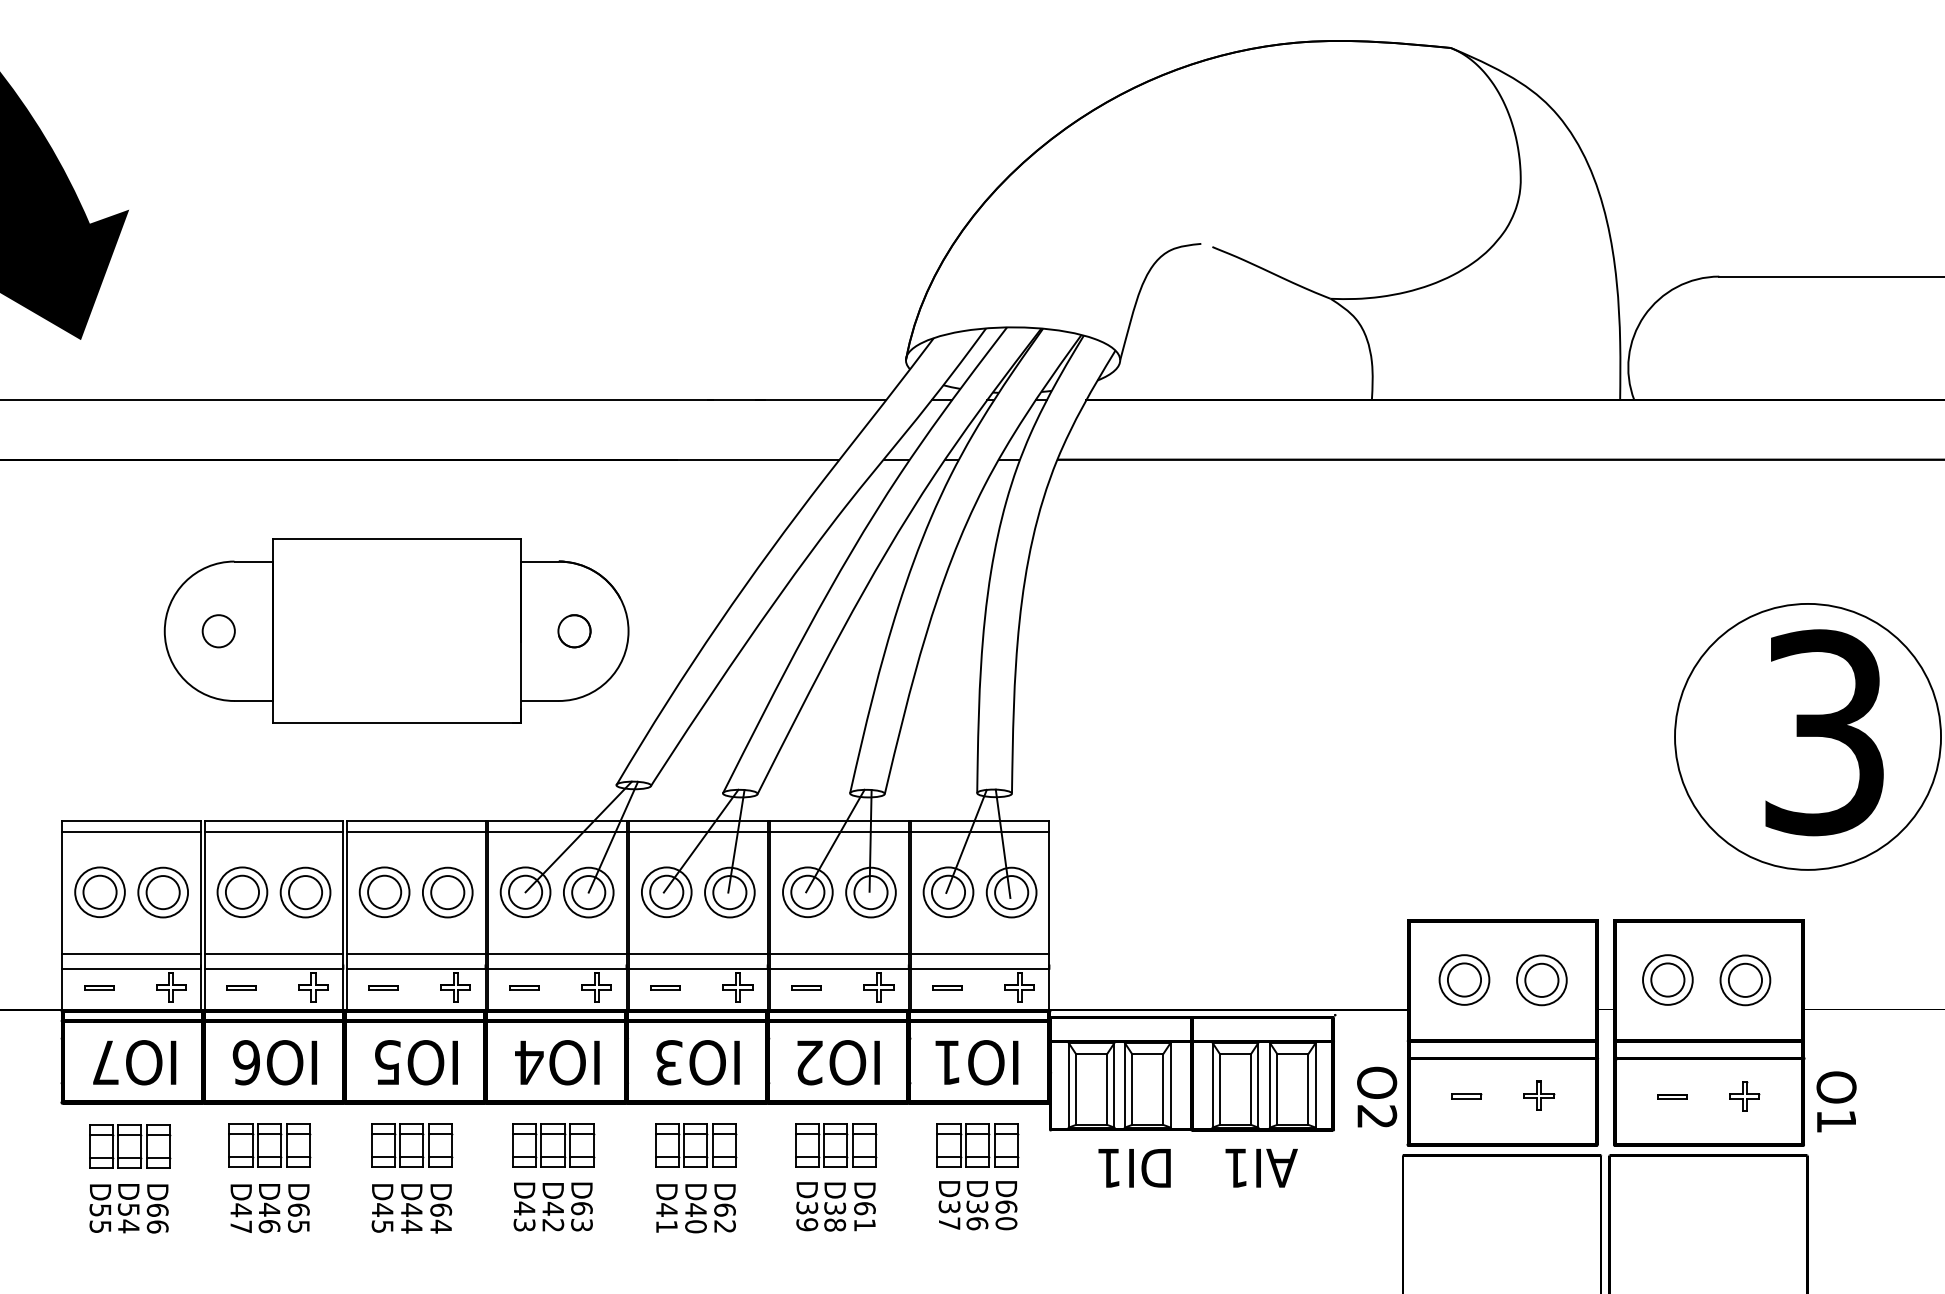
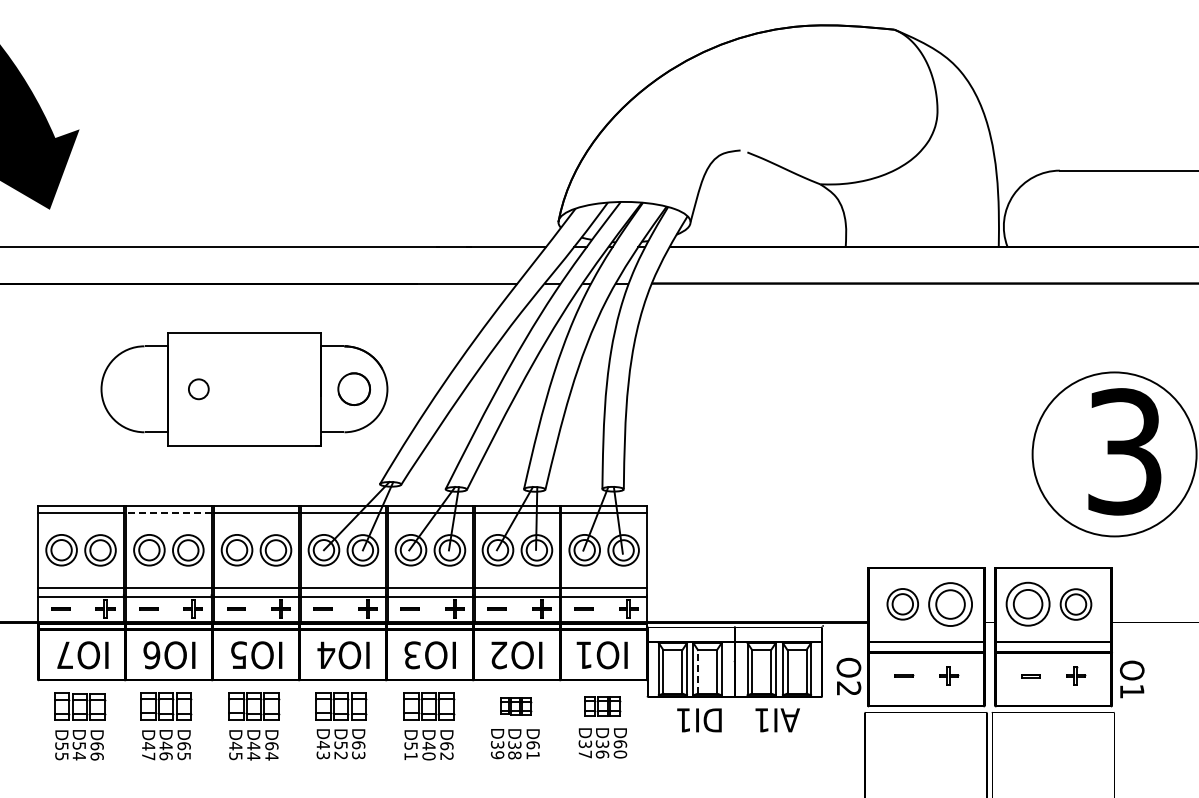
circle: (218, 631) -> (198, 389), moved
part: (573, 631) -> (353, 389), size x1.6
line: (273, 831) -> (168, 512), solid -> dashed
part: (1541, 980) -> (950, 604), size x1.4
part: (1668, 980) -> (1028, 604), size x1.4
line: (1133, 1088) -> (698, 671), solid -> dashed
part: (836, 1145) -> (515, 706), size x0.6
part: (977, 1145) -> (602, 706), size x0.7
text: (552, 1209) -> (340, 745), D42 -> D52
text: (665, 1209) -> (410, 745), D41 -> D51

